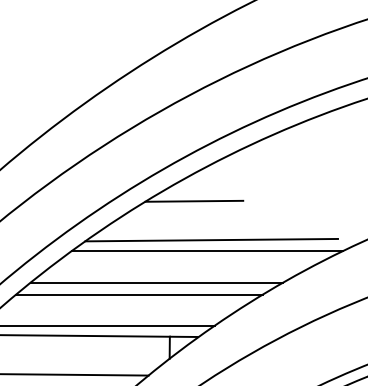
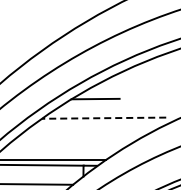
line: (210, 240) -> (103, 118), solid -> dashed
line: (206, 250) -> (101, 123), removed
line: (157, 283) -> (77, 139), removed
line: (139, 295) -> (68, 145), removed

